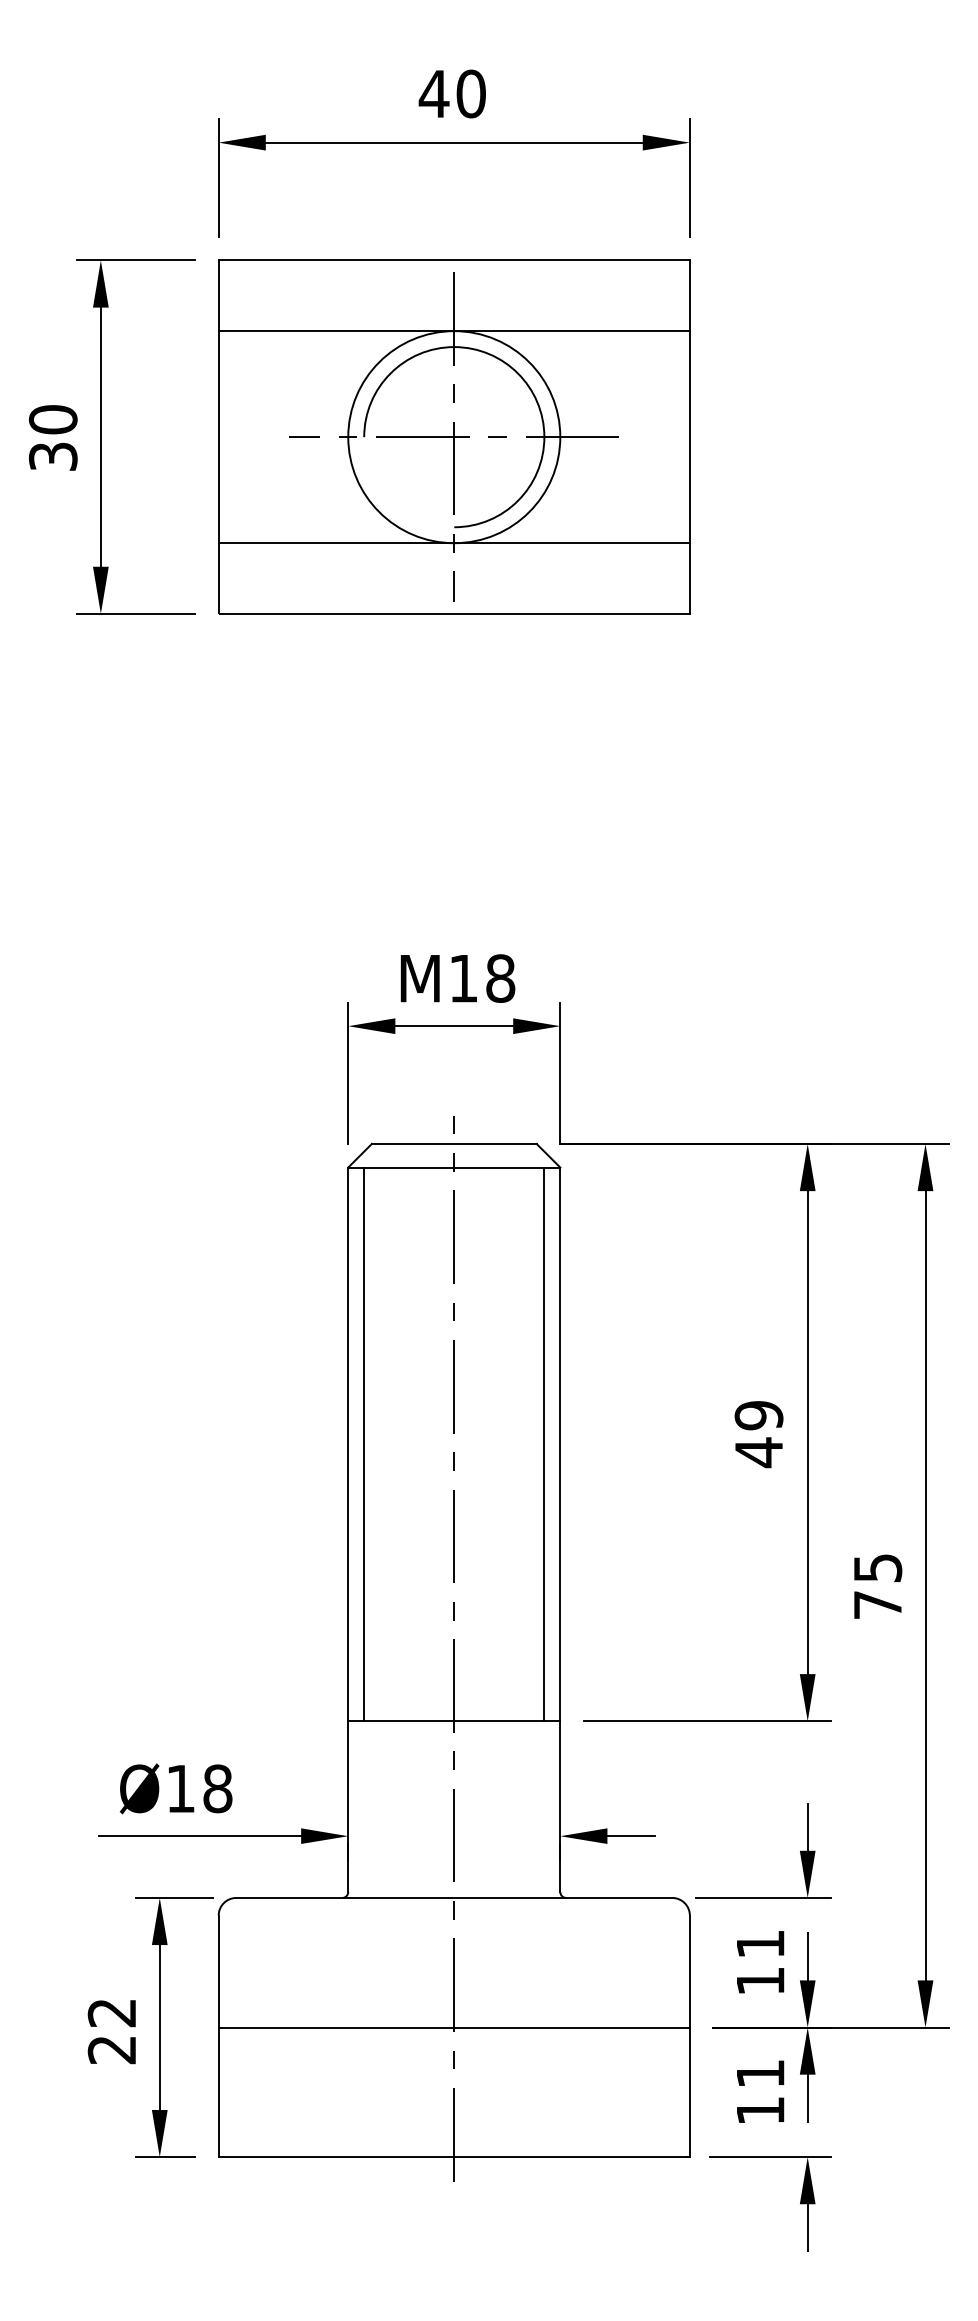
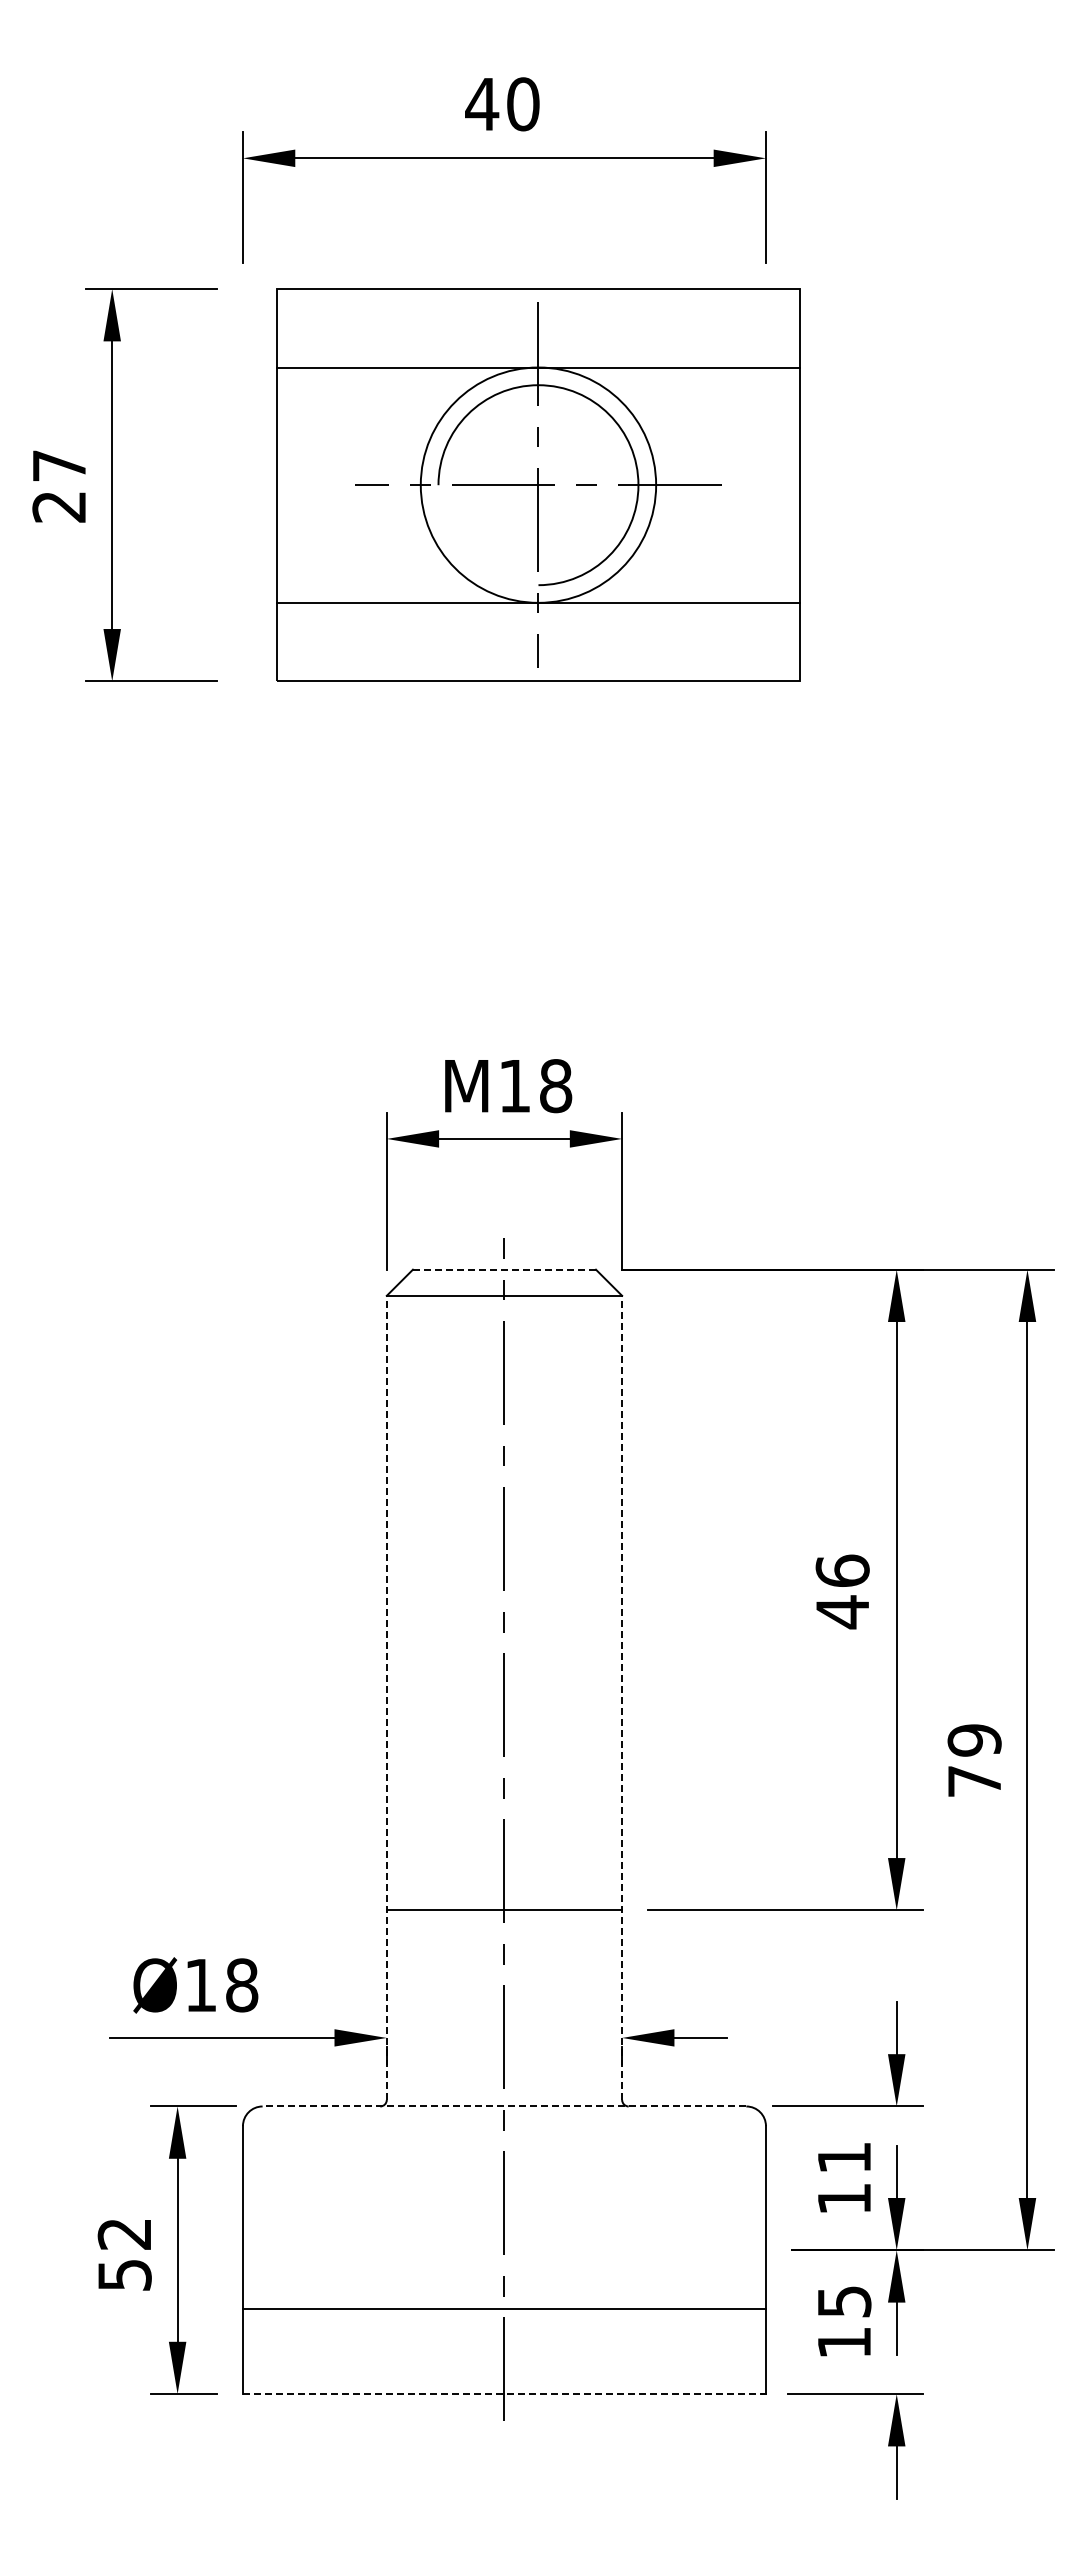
part: (454, 436) -> (538, 484), moved
text: (53, 437) -> (59, 485), 30 -> 27
line: (454, 1143) -> (504, 1269), solid -> dashed
text: (758, 1415) -> (842, 1570), 49 -> 46
line: (364, 1443) -> (404, 1602), removed
line: (544, 1443) -> (604, 1602), removed
line: (347, 1529) -> (386, 1697), solid -> dashed
line: (560, 1529) -> (622, 1697), solid -> dashed
text: (877, 1568) -> (974, 1740), 75 -> 79
line: (454, 1897) -> (504, 2106), solid -> dashed
line: (453, 2027) -> (503, 2309), moved
text: (111, 2050) -> (124, 2275), 22 -> 52
text: (760, 2073) -> (844, 2301), 11 -> 15
line: (454, 2157) -> (504, 2394), solid -> dashed

